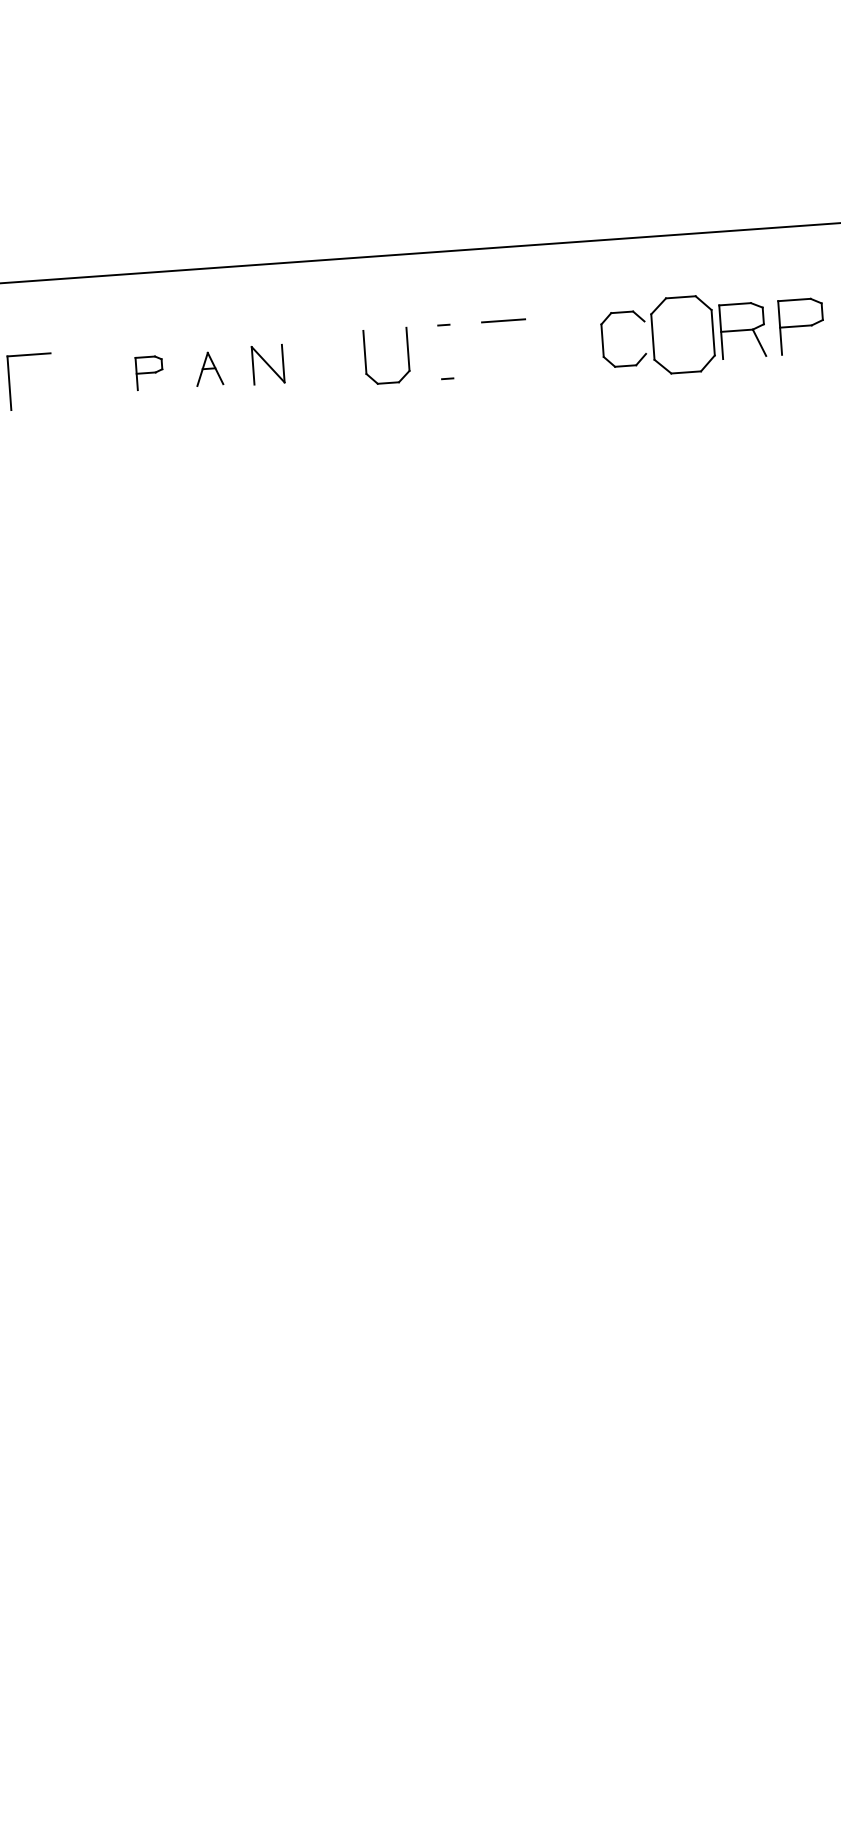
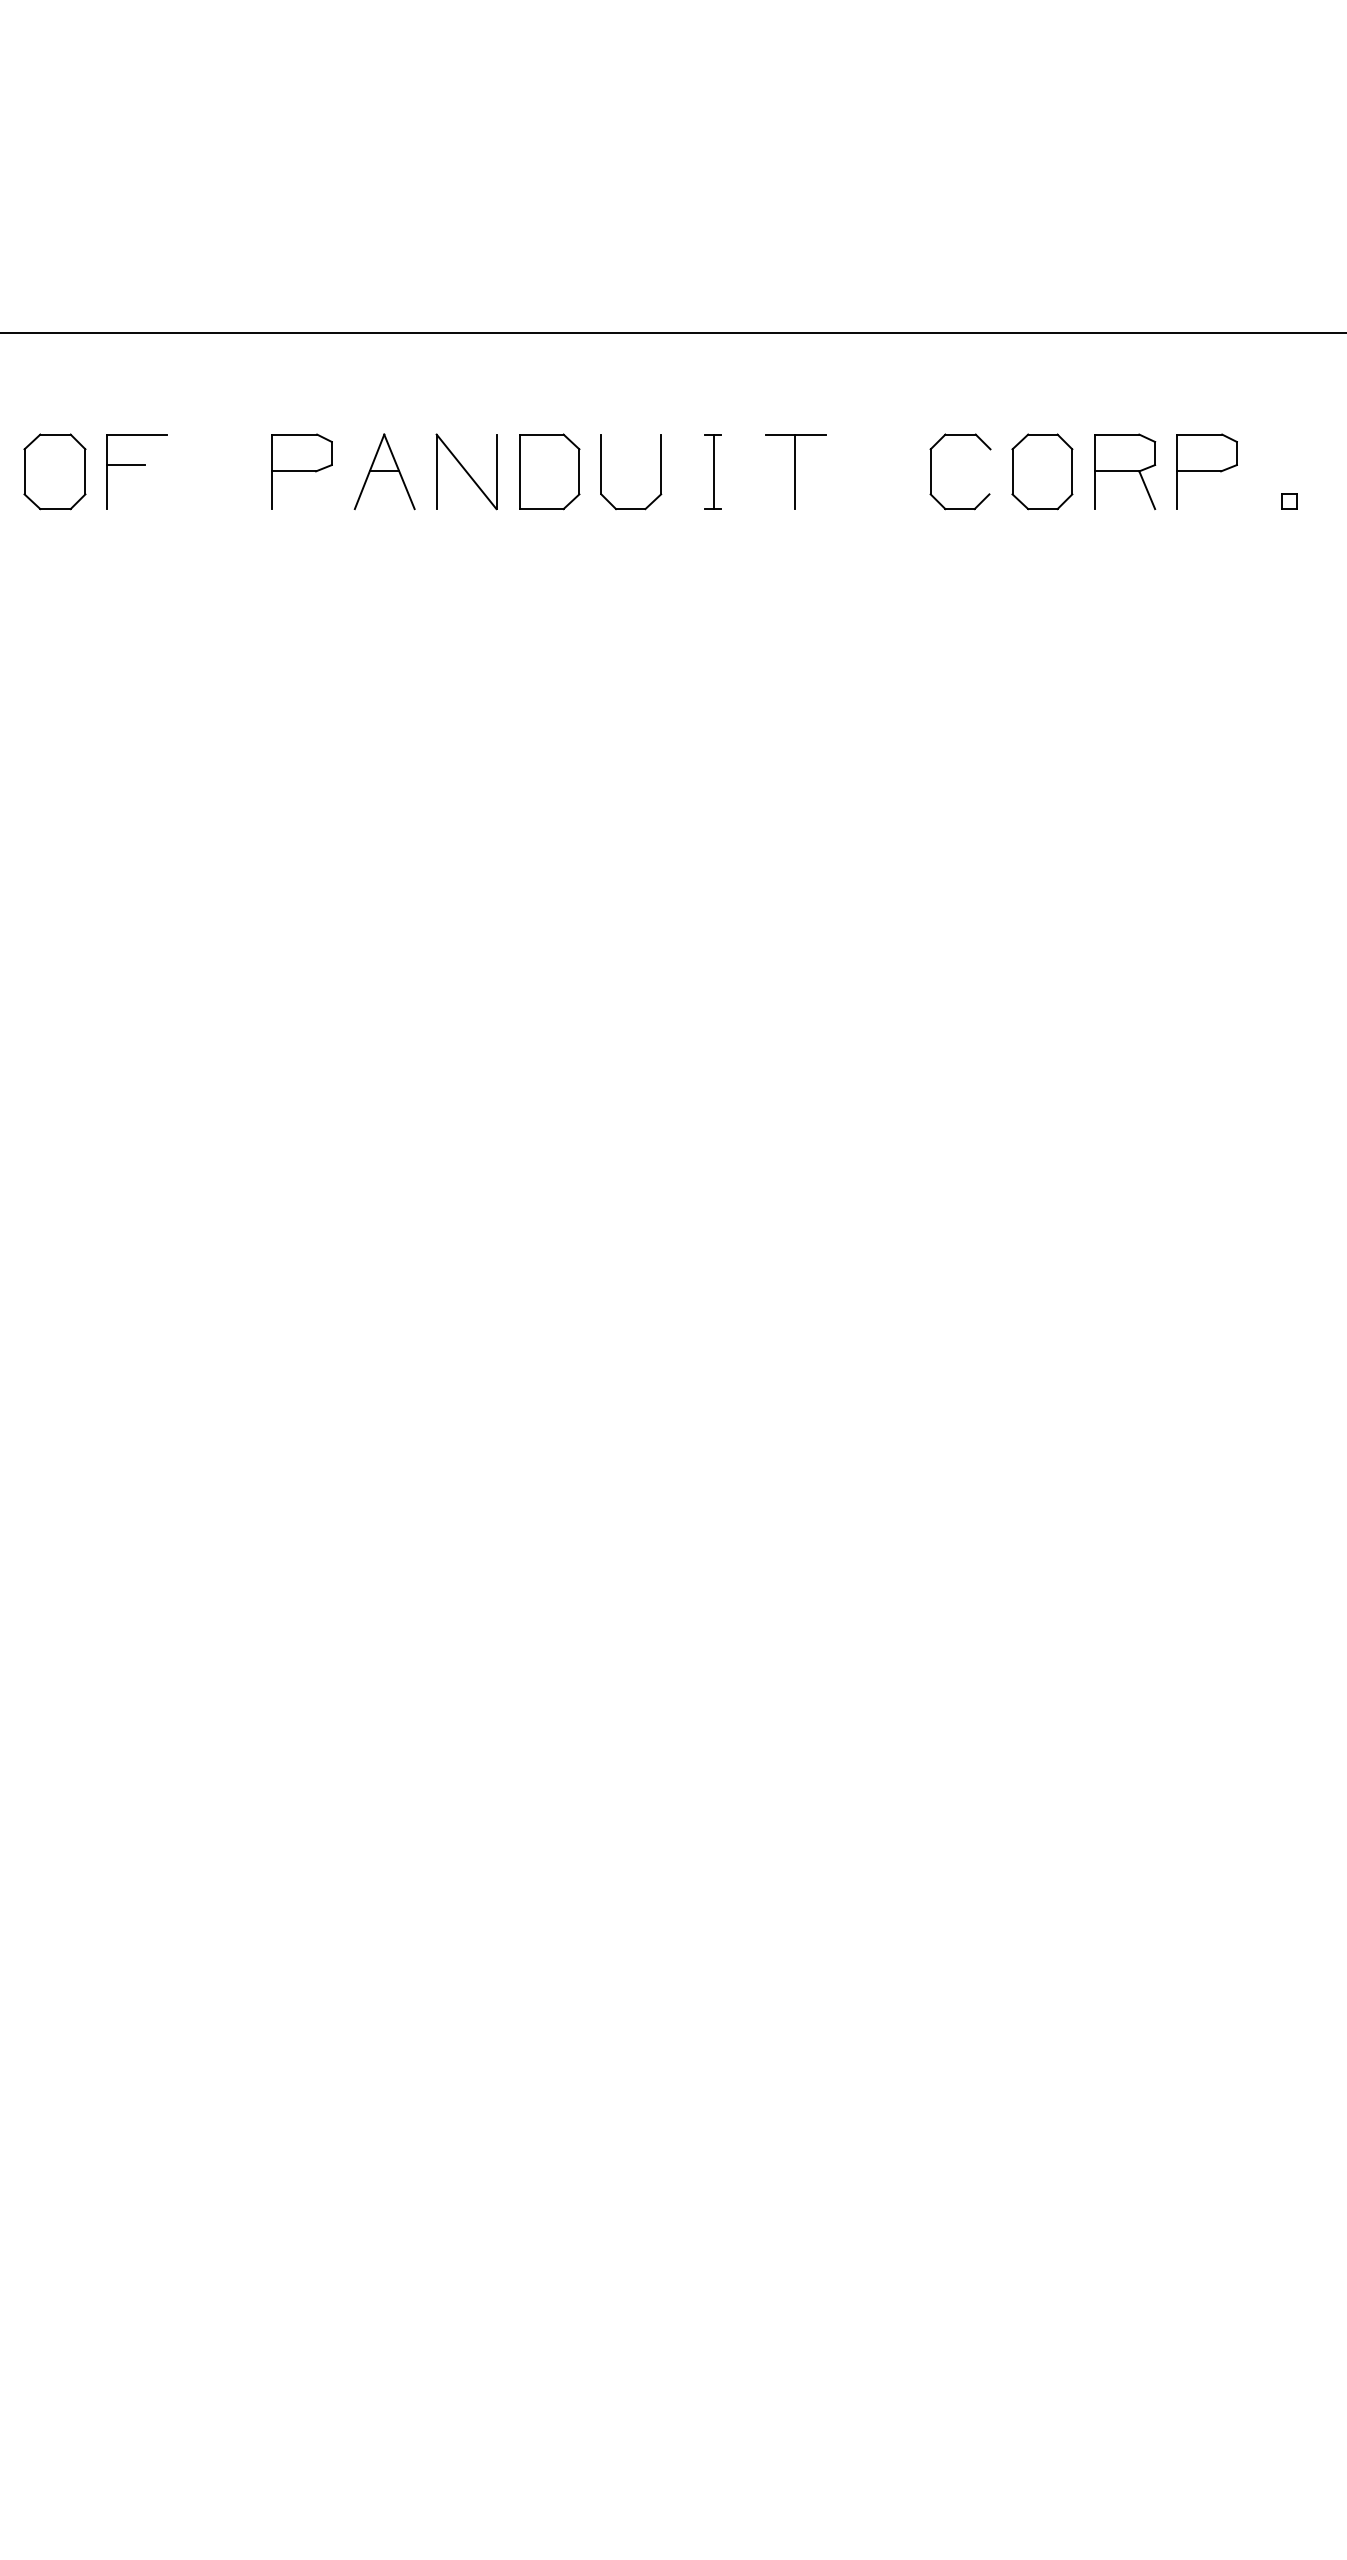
part: (683, 334) -> (1042, 471), size x0.71
line: (505, 347) -> (795, 471), added
line: (446, 351) -> (713, 471), added
part: (327, 360) -> (549, 471), added
part: (268, 364) -> (466, 471), size x1.43
part: (209, 368) -> (384, 471), size x1.67
part: (149, 372) -> (301, 471), size x1.67
line: (22, 377) -> (126, 465), added

